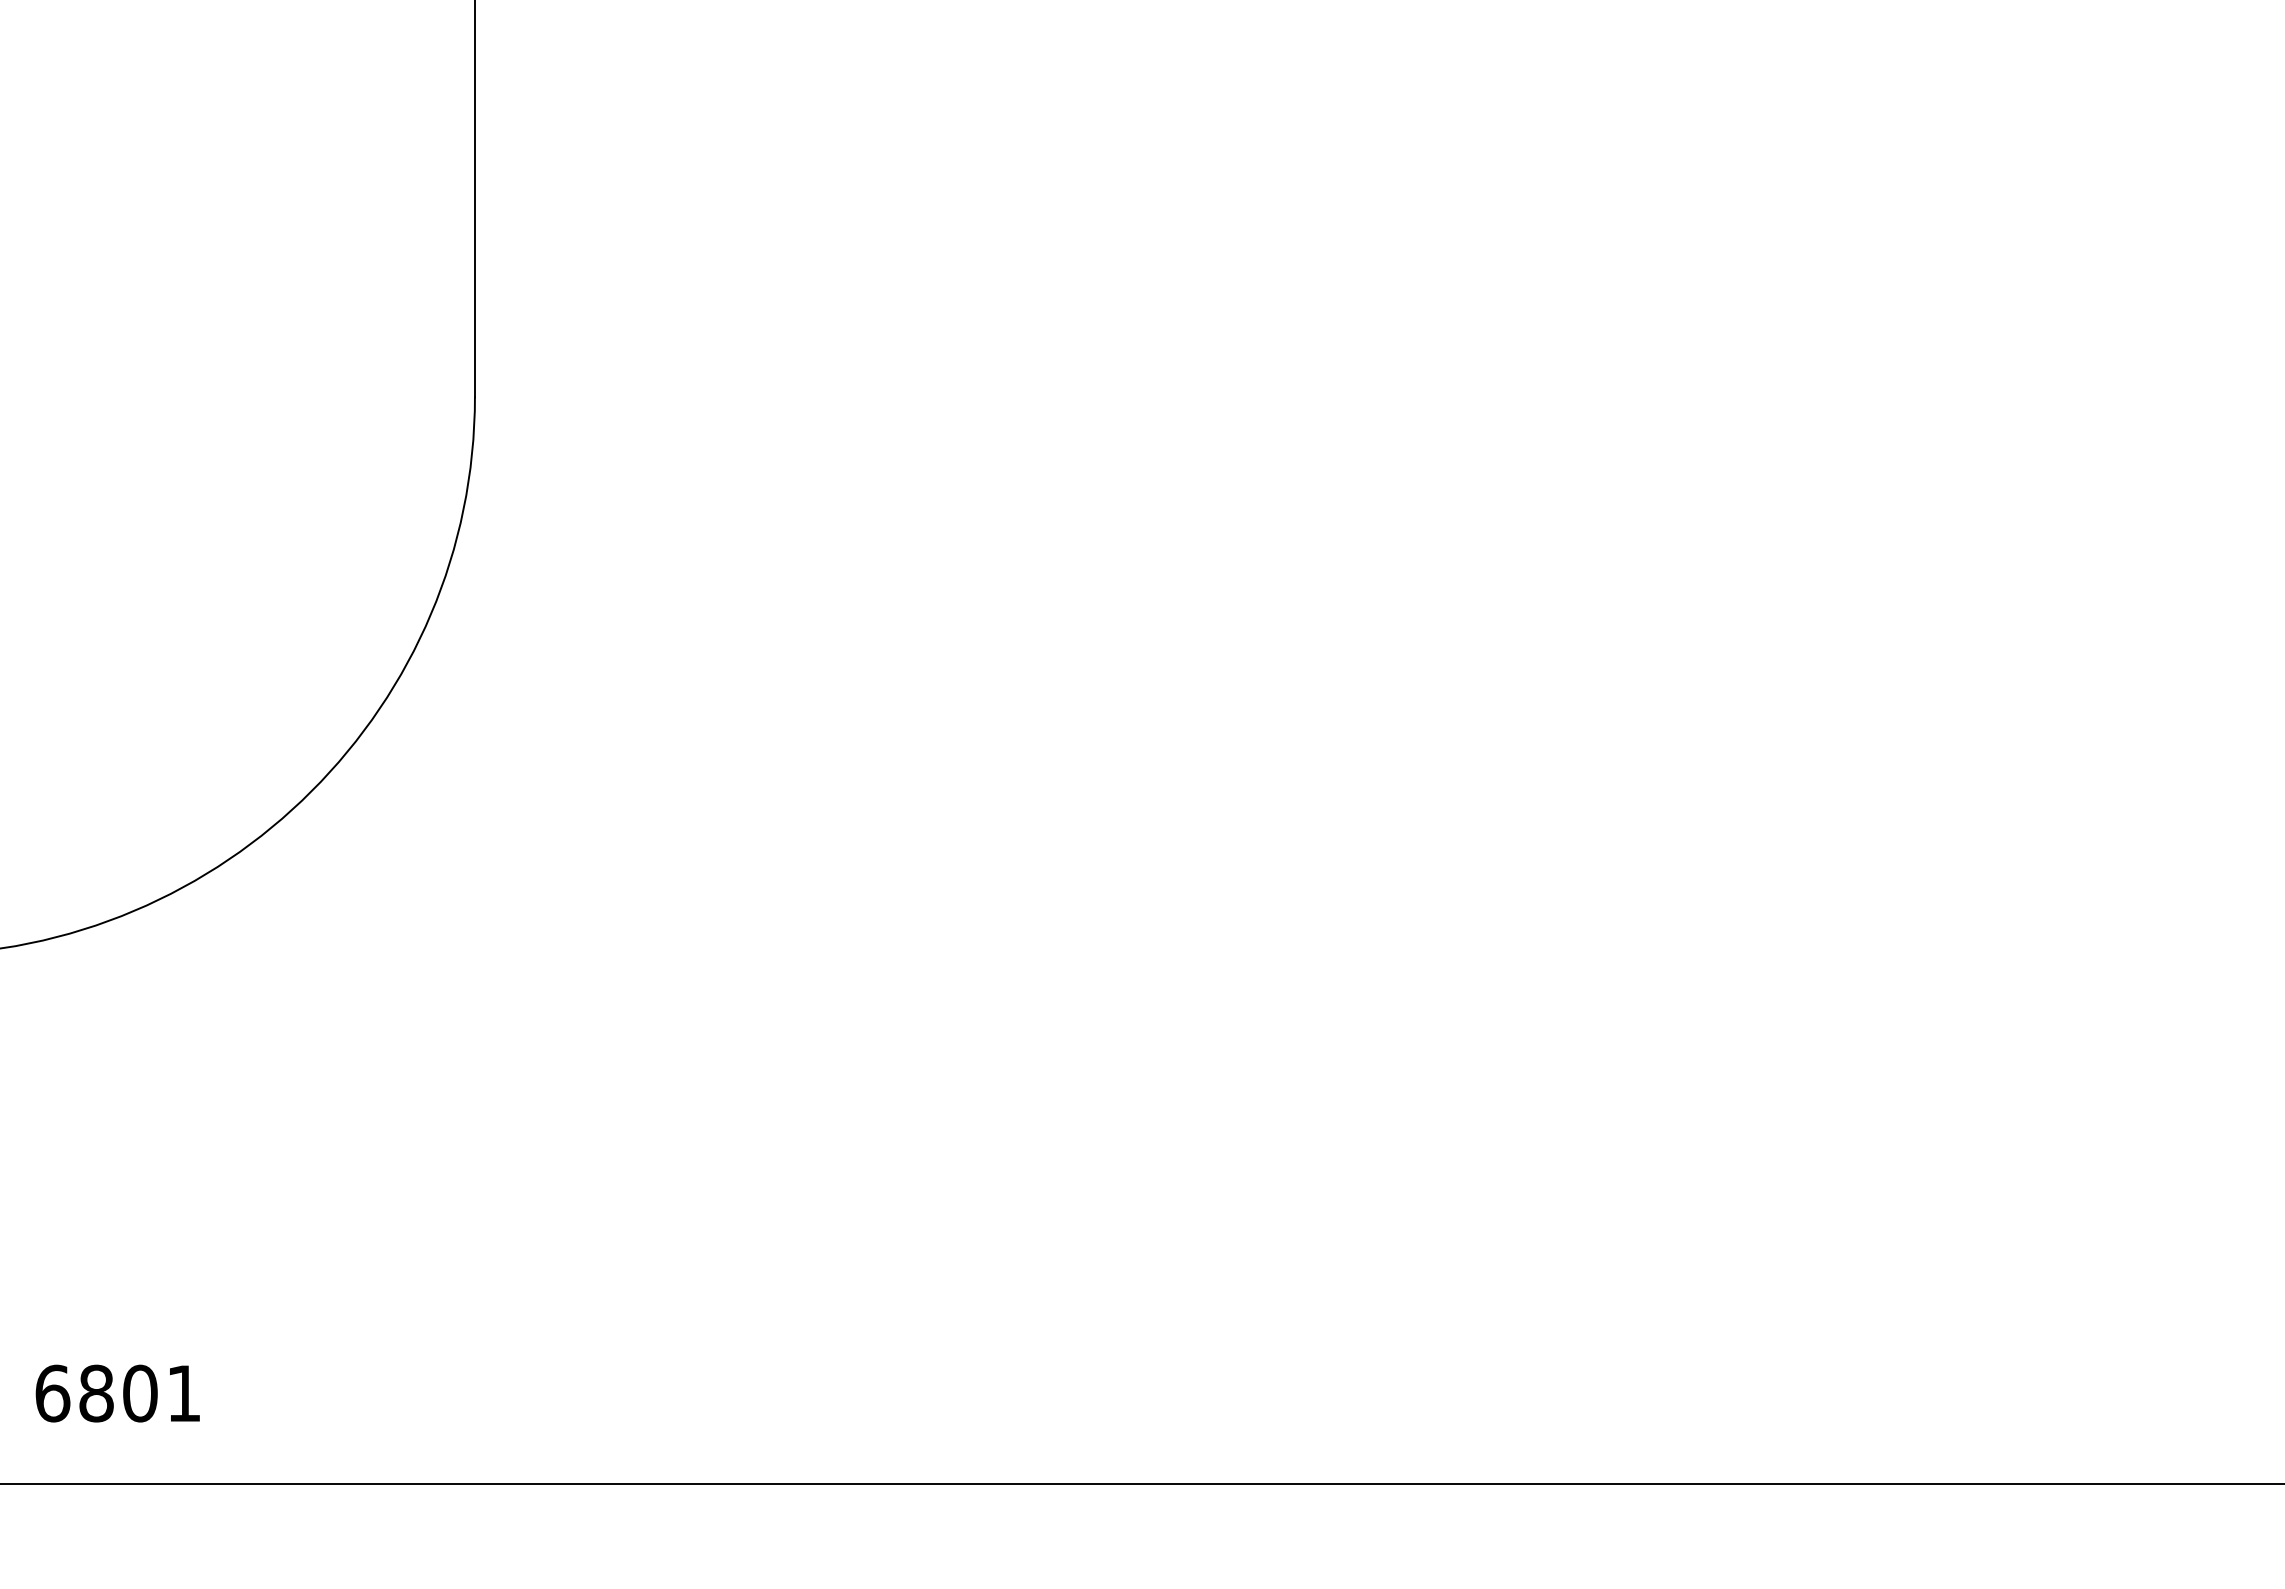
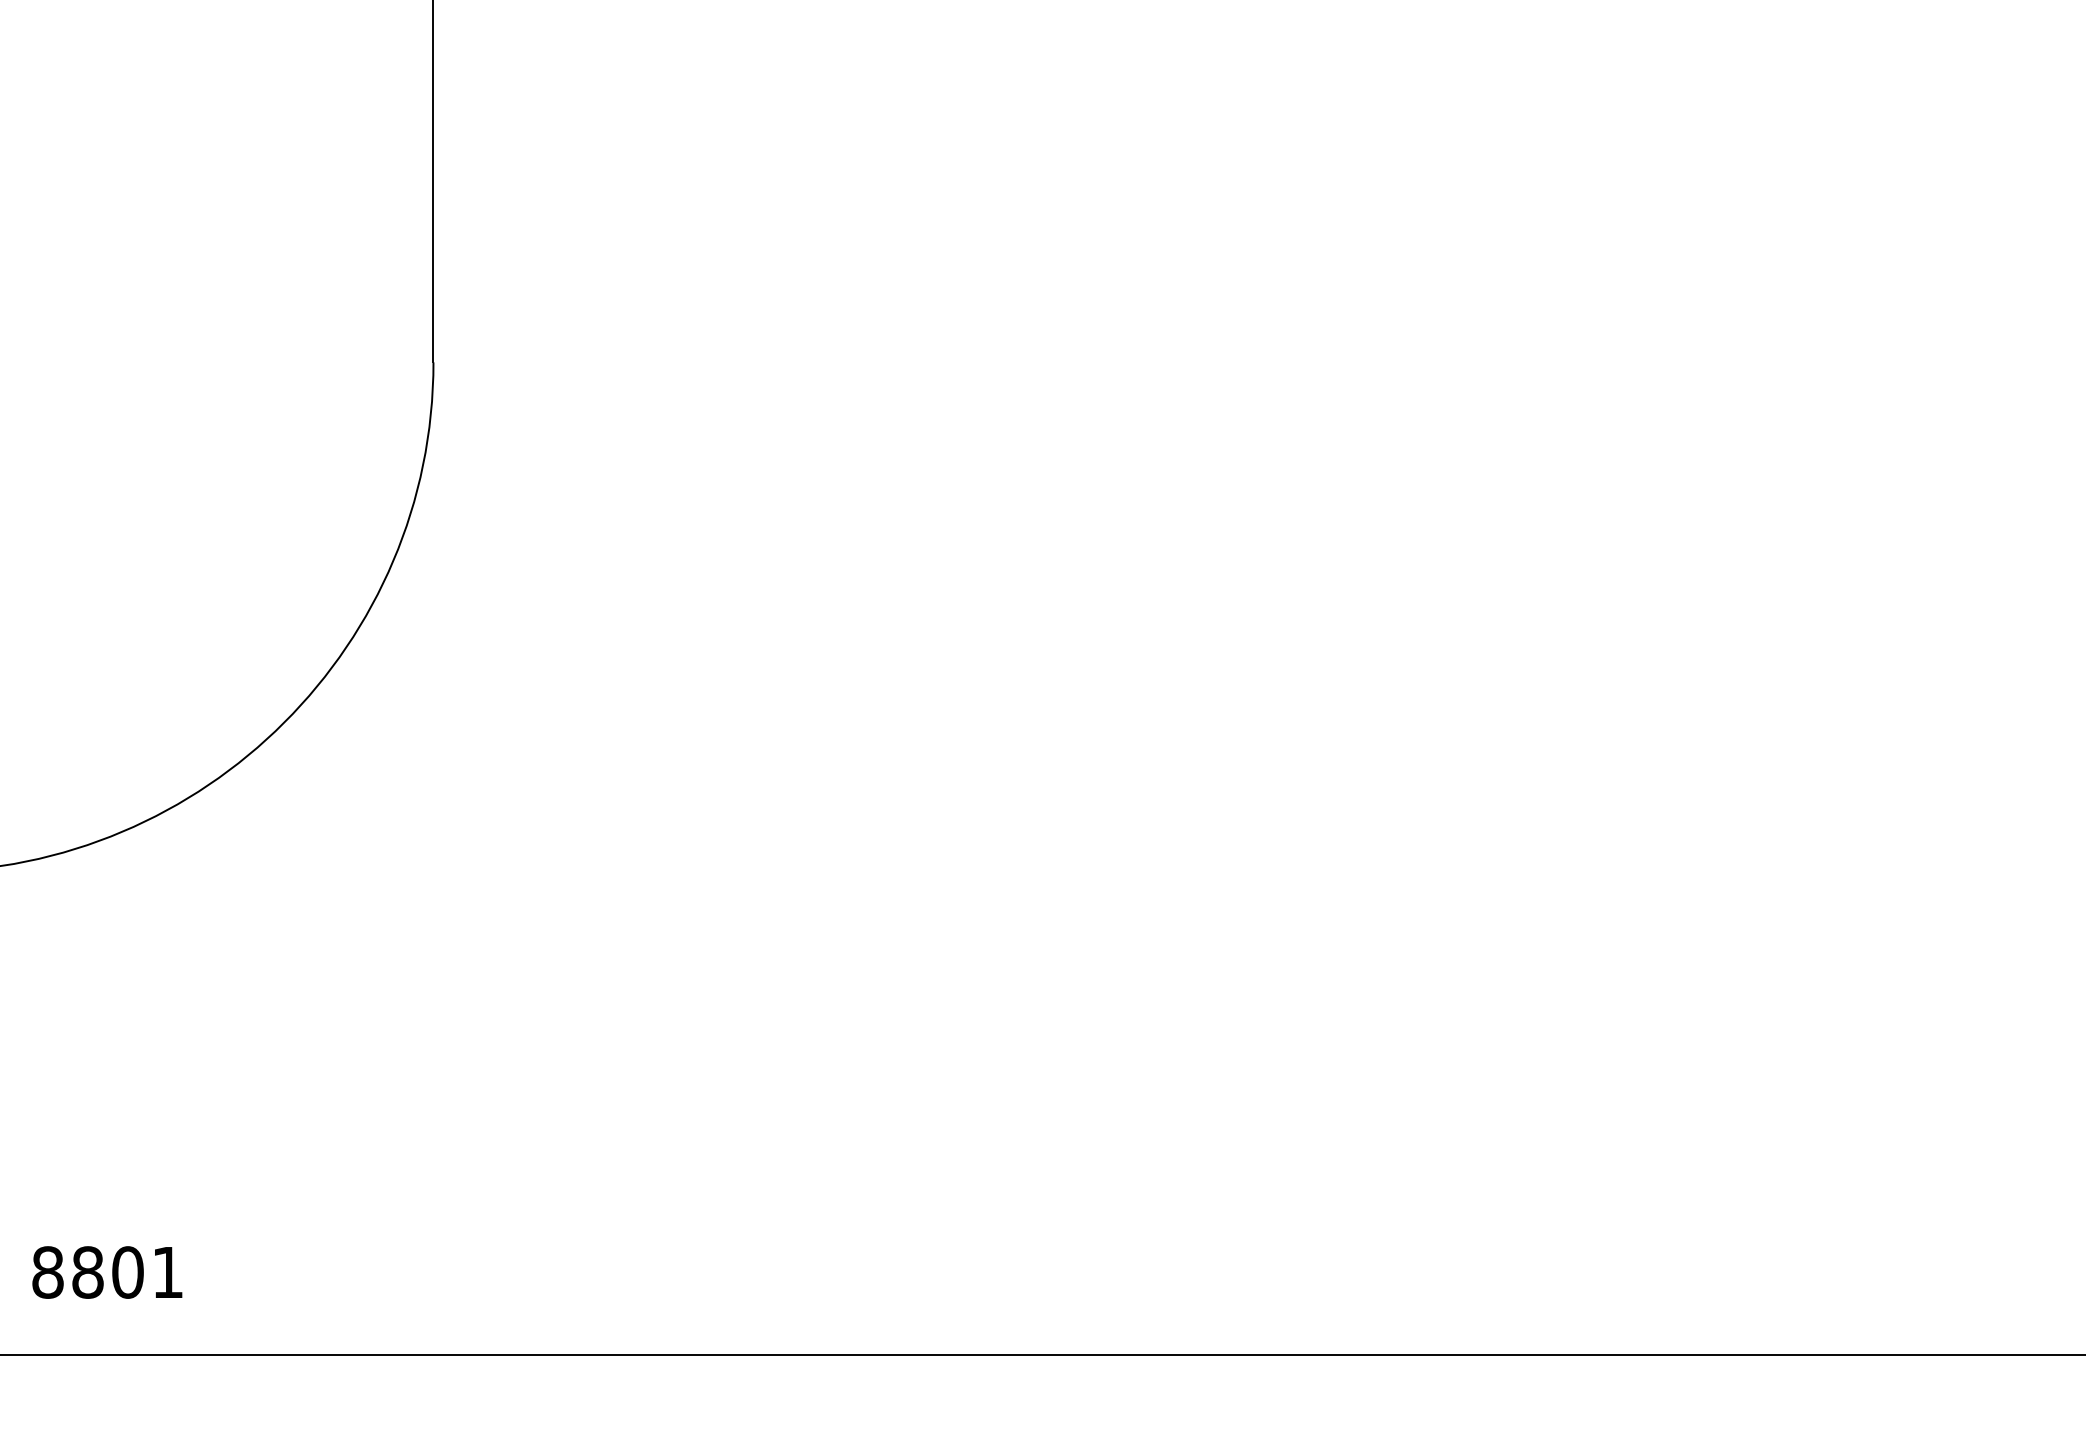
text: (53, 1393) -> (48, 1272), 6801 -> 8801

